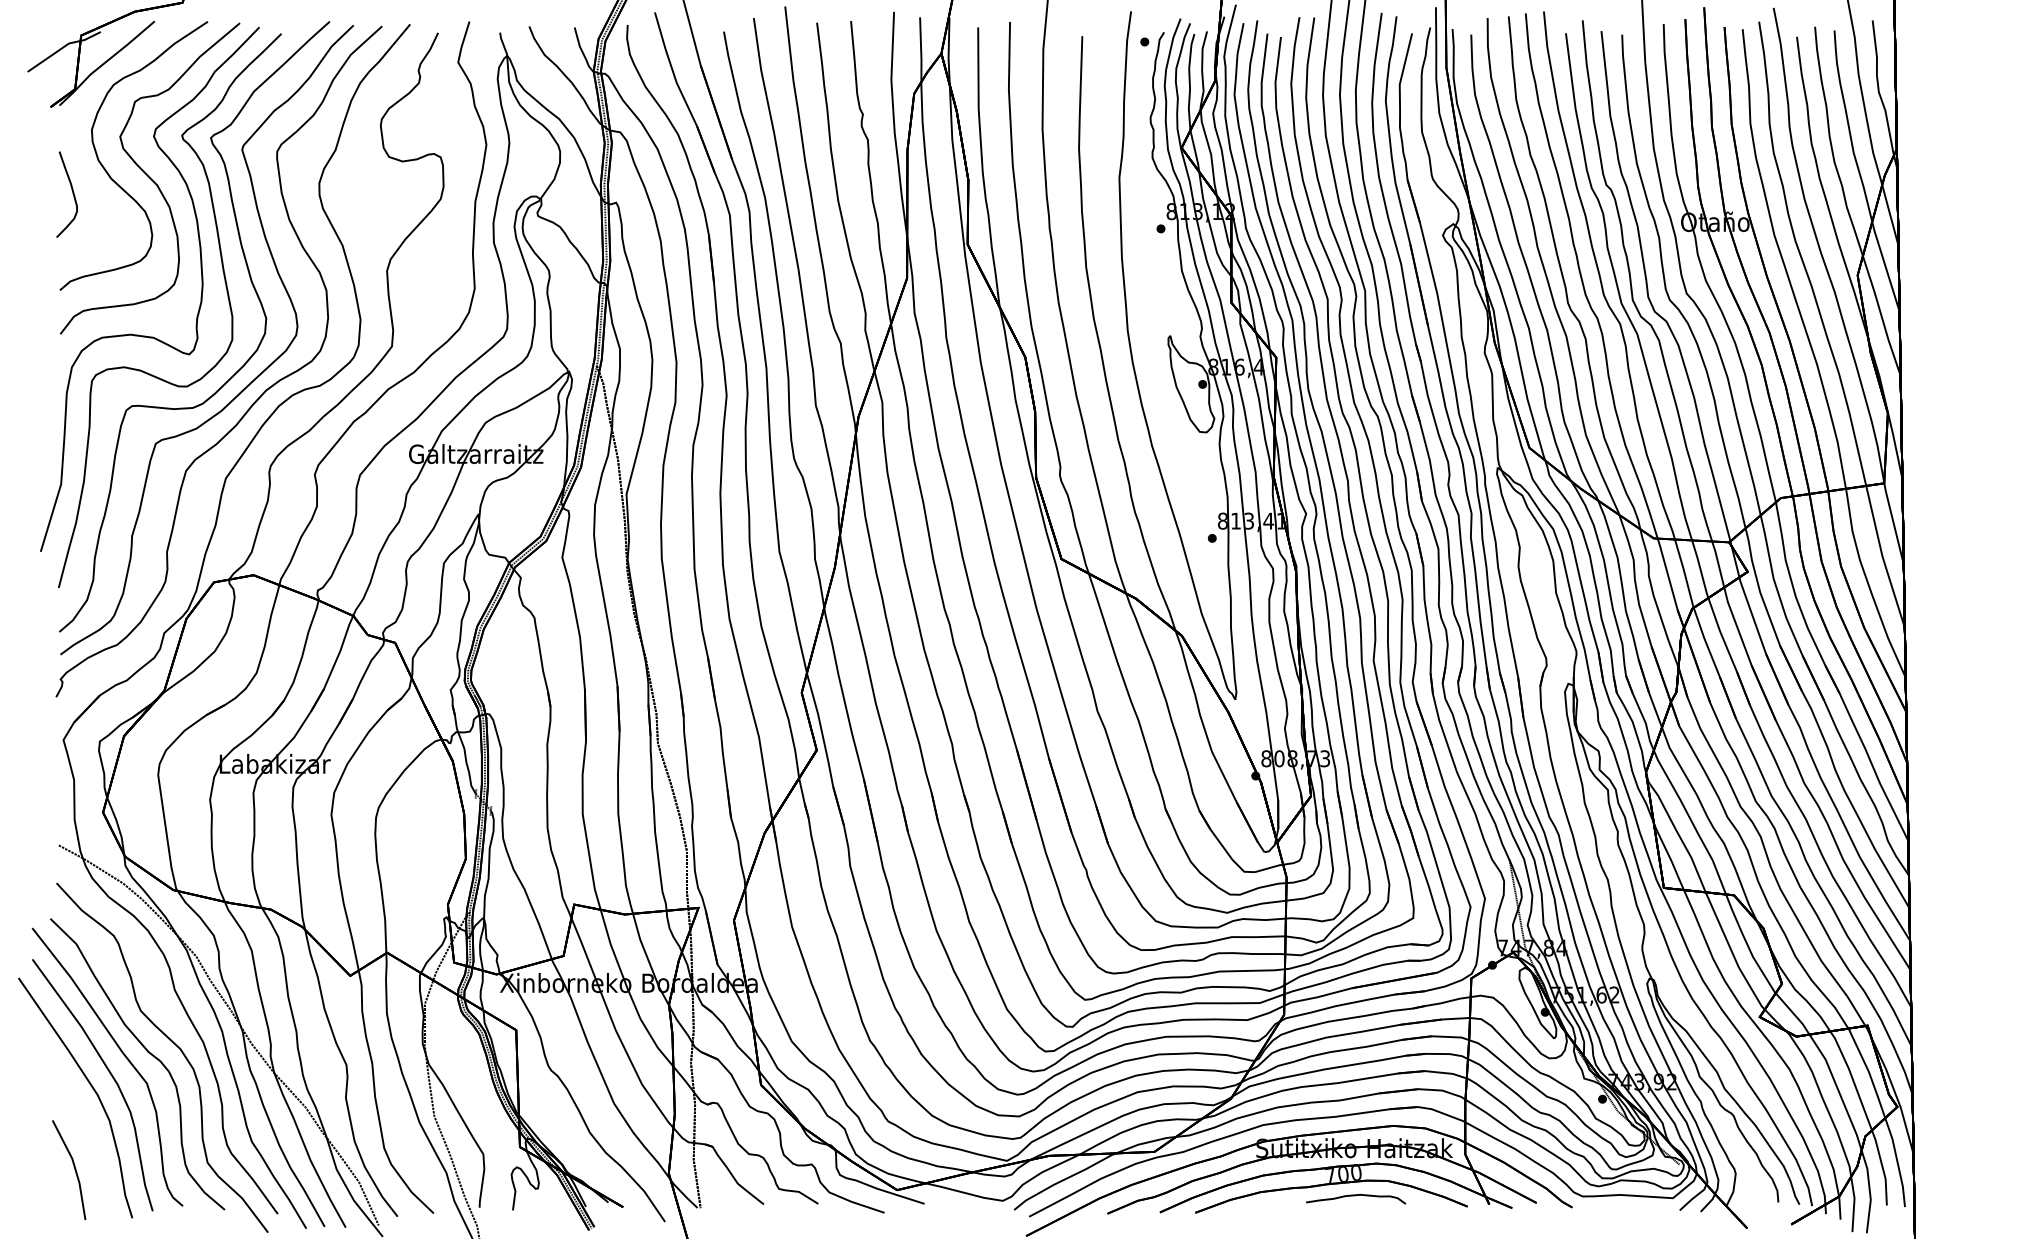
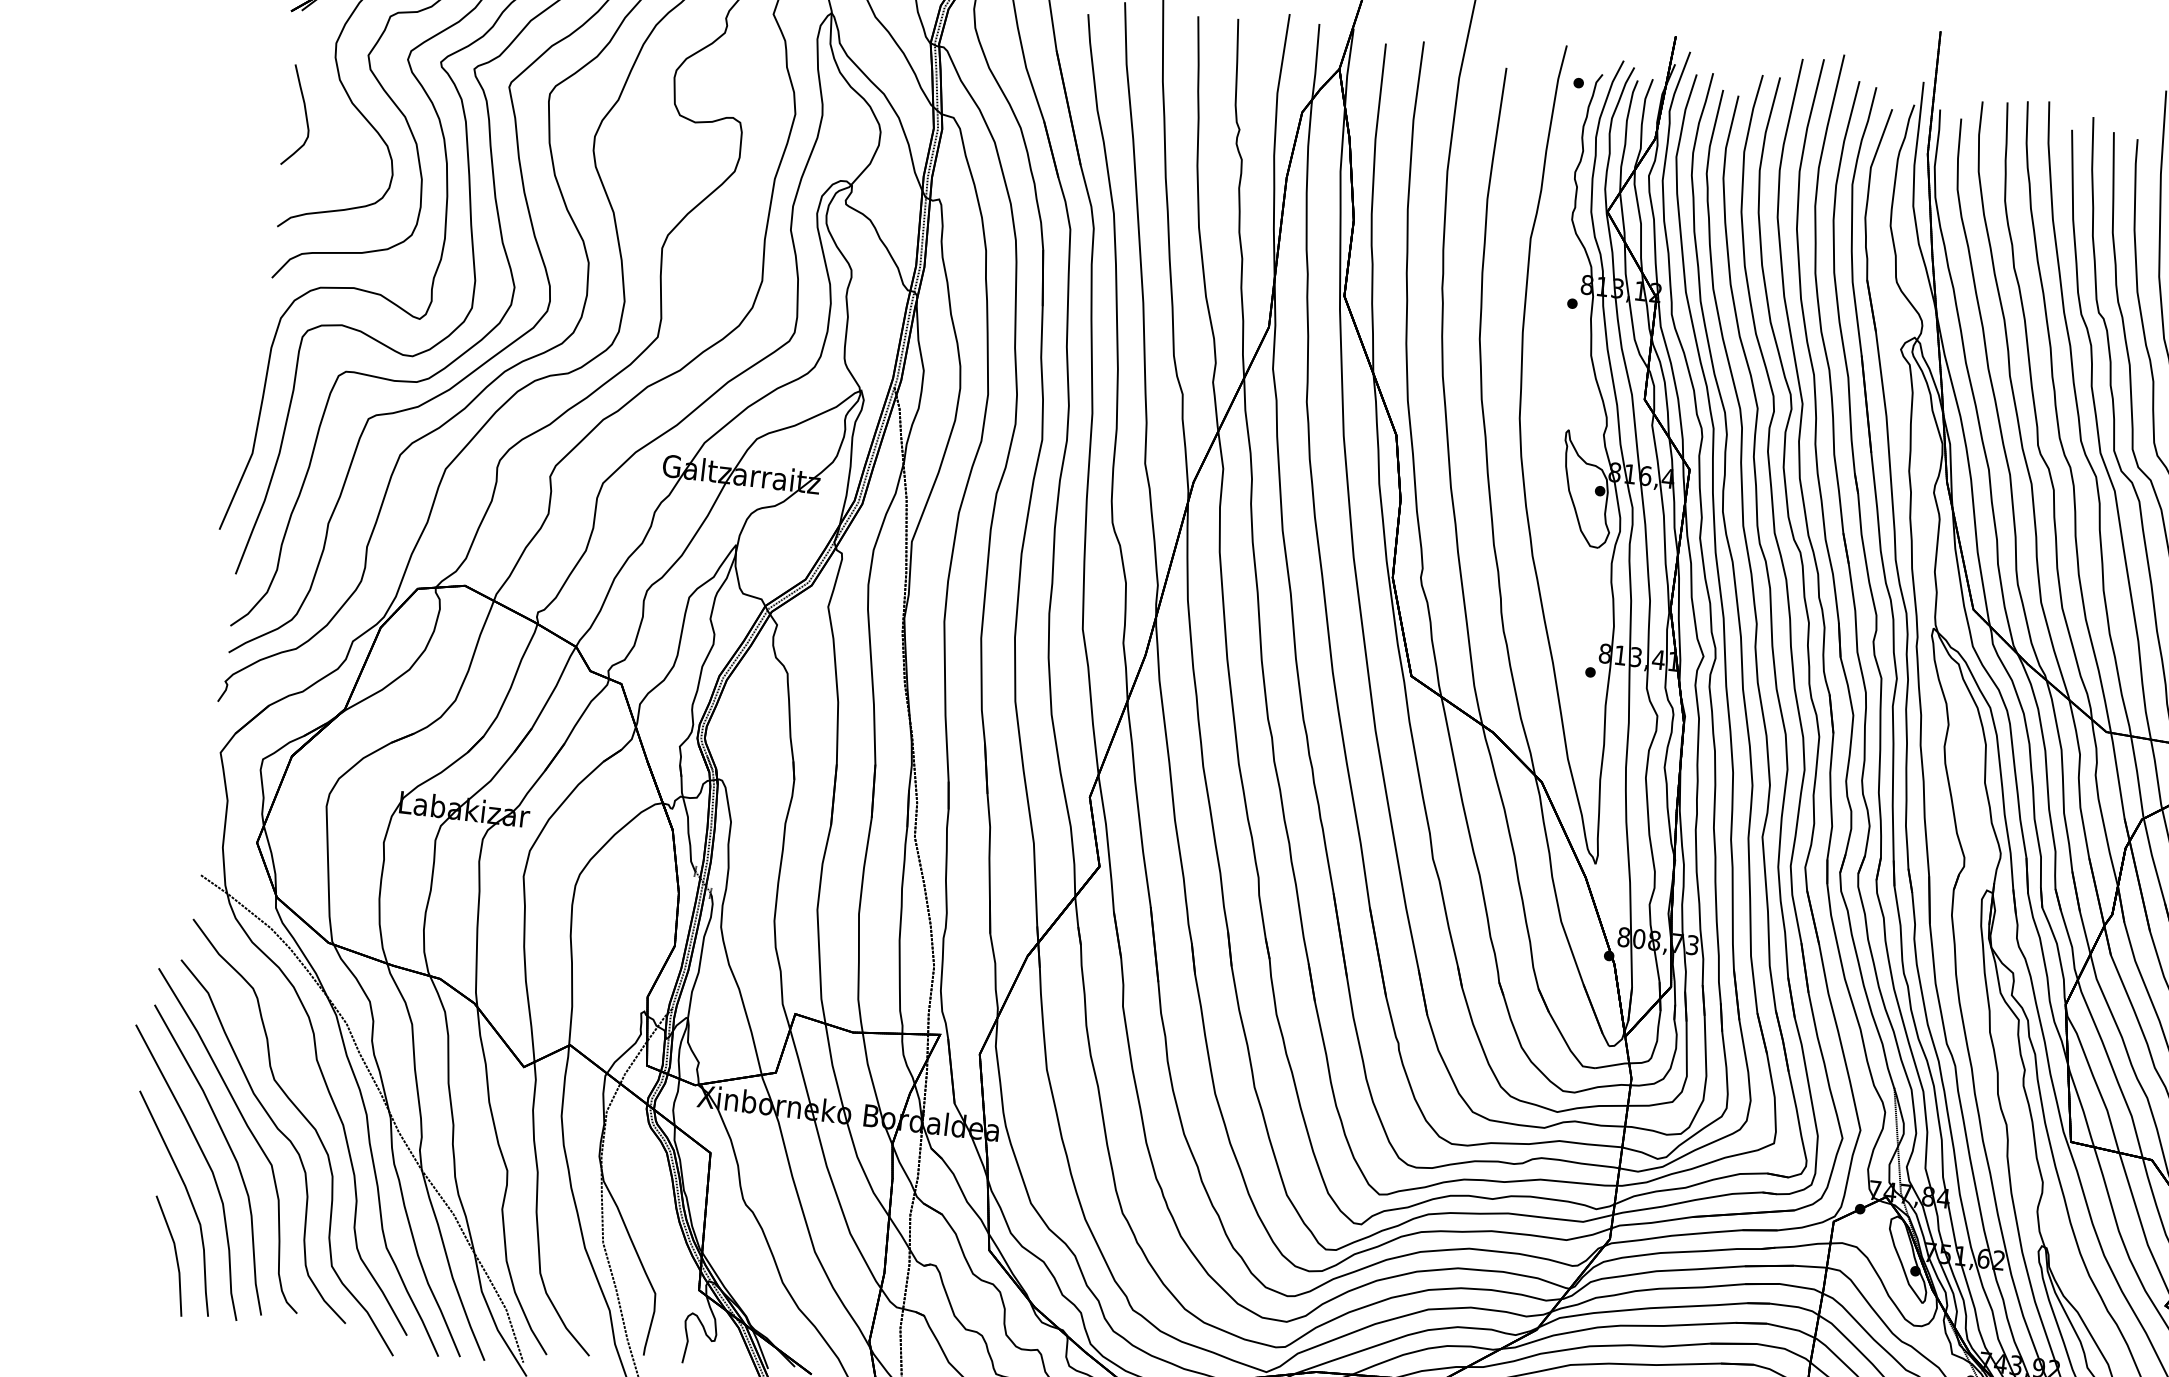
part: (79, 1118) -> (188, 1197), added

